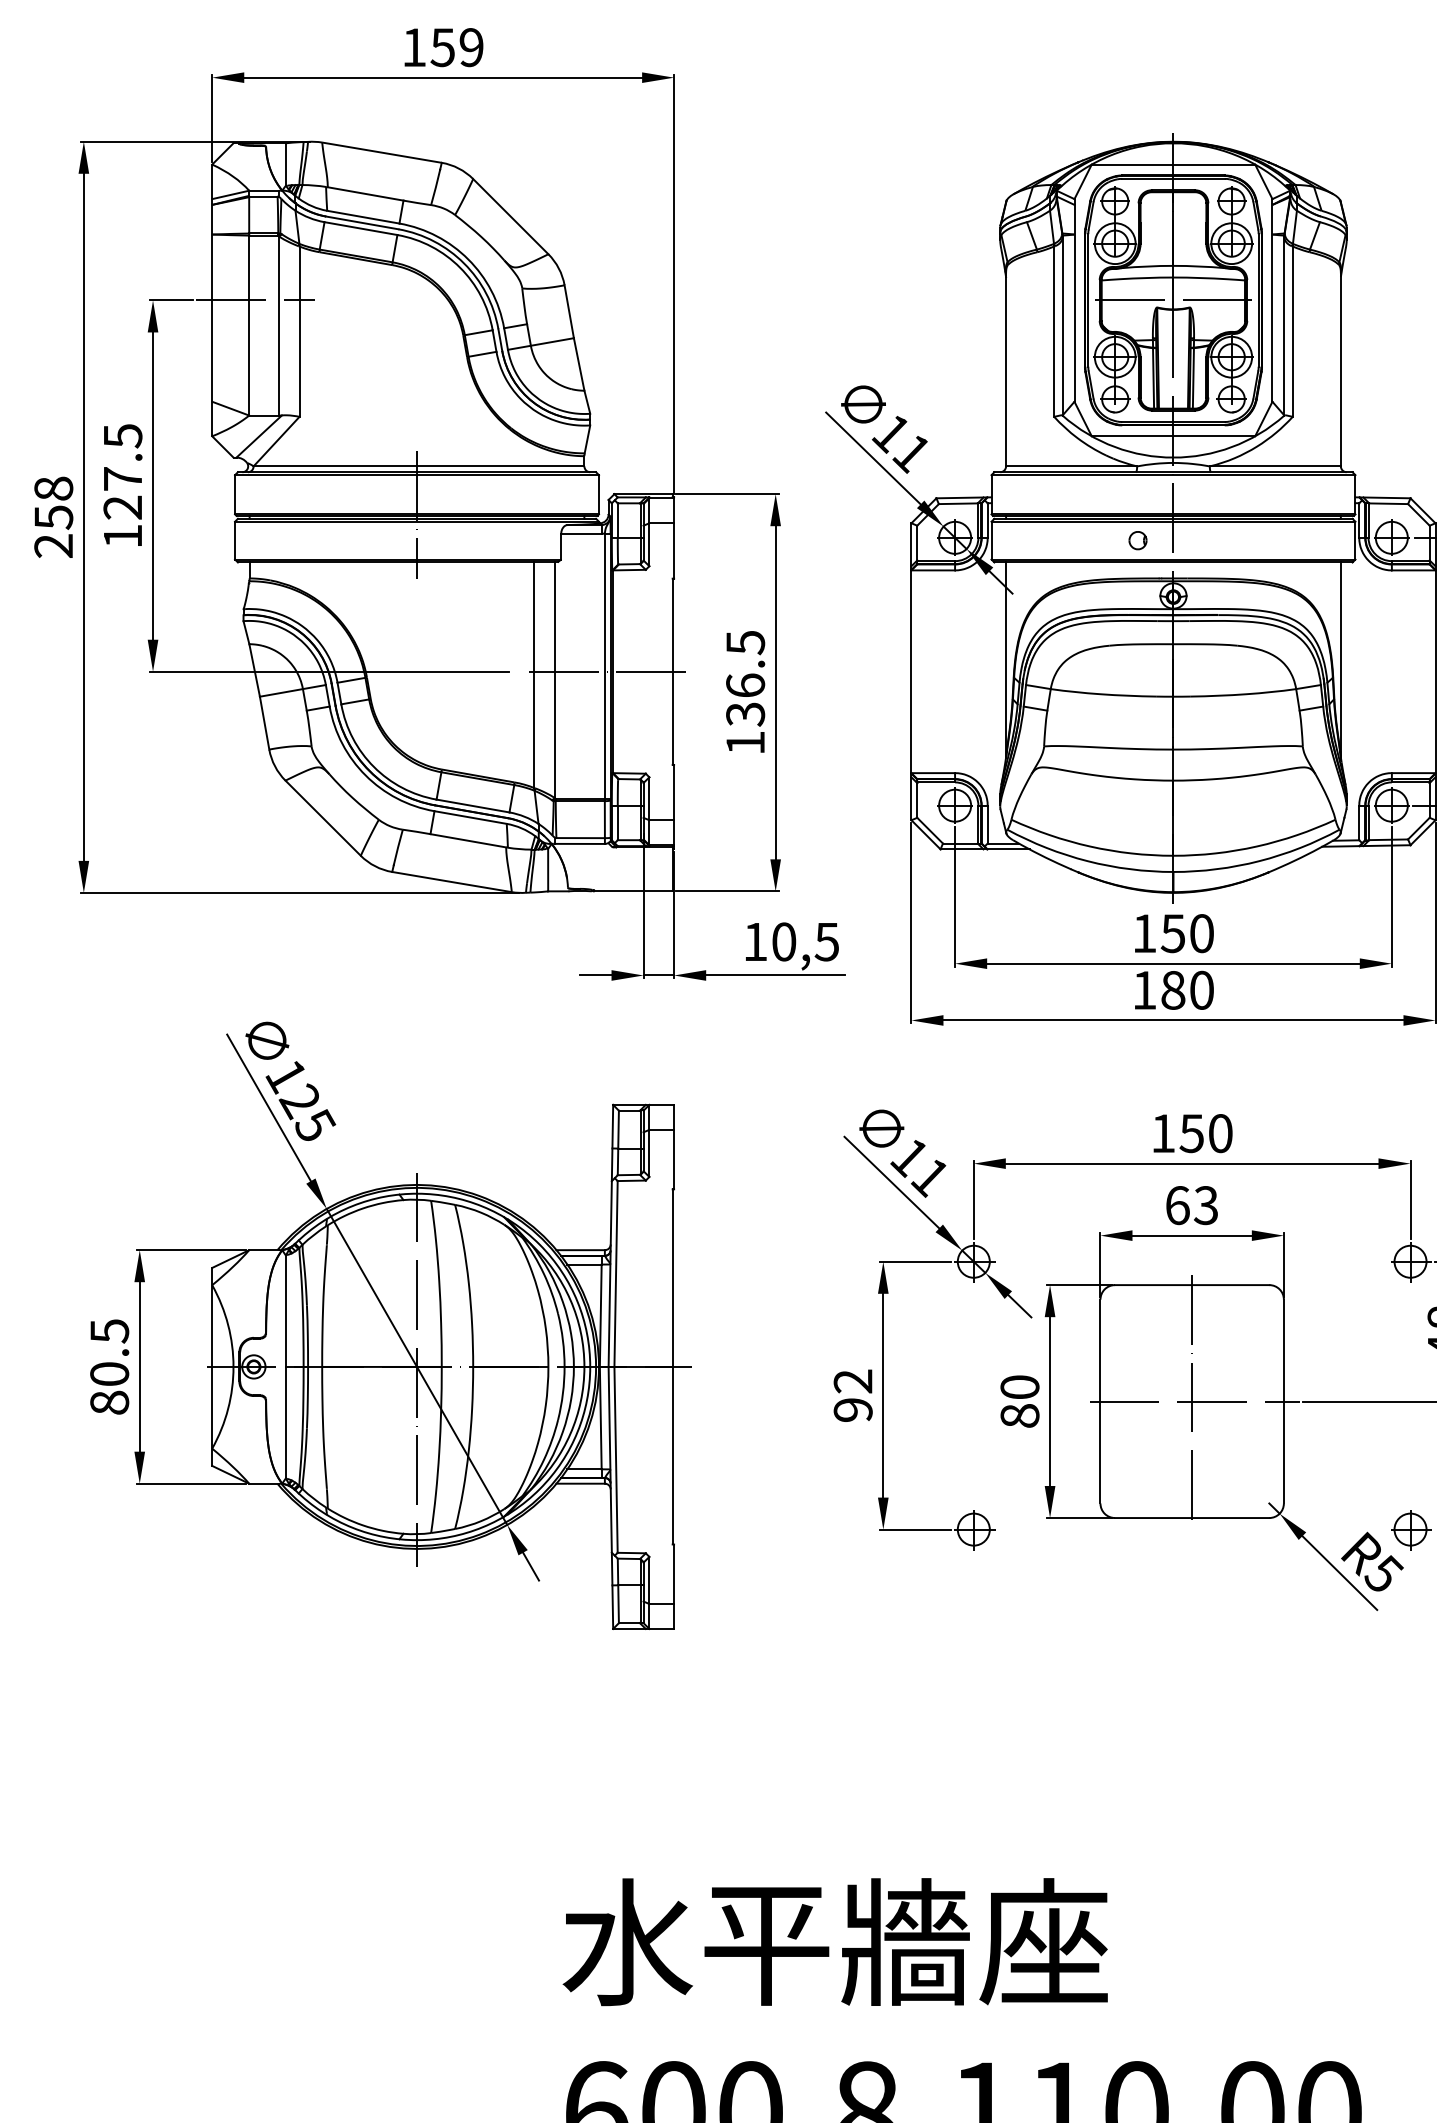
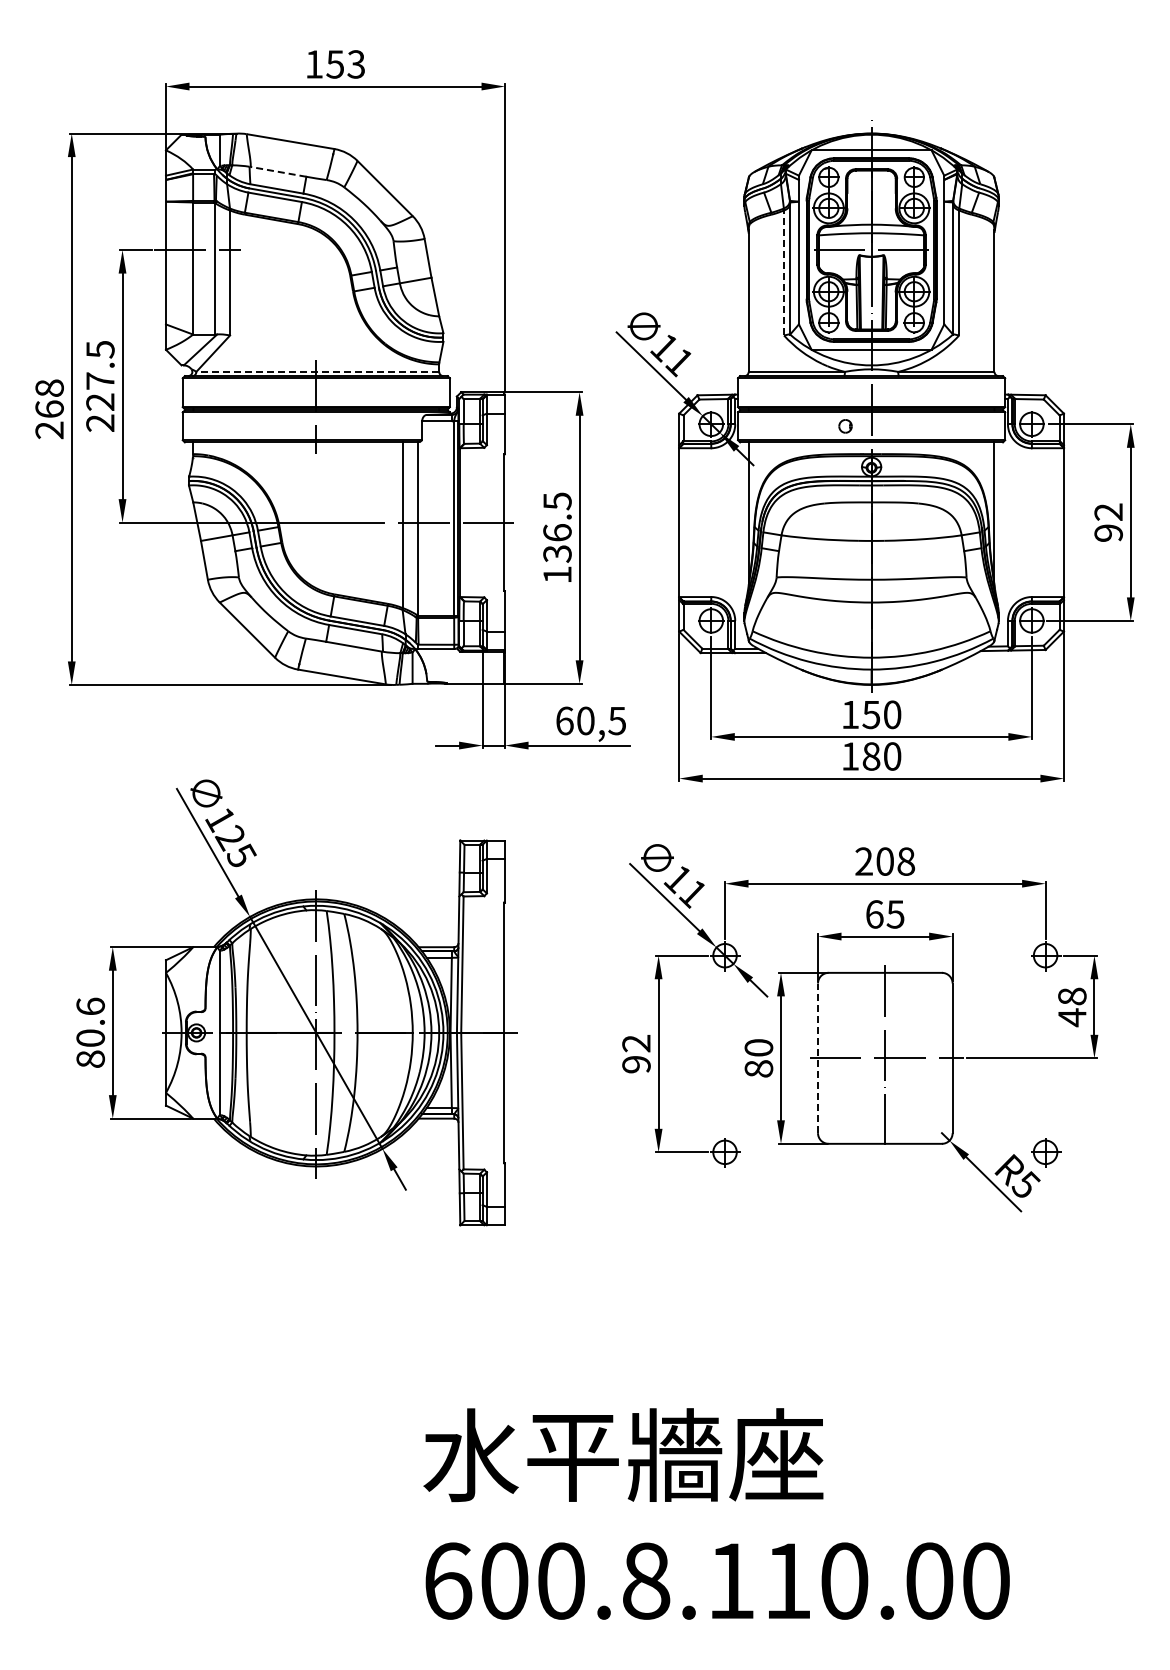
text: (470, 47) -> (355, 64), 159 -> 153
line: (365, 193) -> (278, 171), solid -> dashed
line: (1054, 331) -> (784, 272), solid -> dashed
line: (418, 465) -> (317, 371), solid -> dashed
text: (53, 517) -> (49, 409), 258 -> 268
text: (123, 535) -> (100, 422), 127.5 -> 227.5
text: (755, 941) -> (564, 720), 10,5 -> 60,5
text: (1192, 1133) -> (885, 861), 150 -> 208
text: (1206, 1205) -> (895, 914), 63 -> 65
text: (109, 1330) -> (90, 1006), 80.5 -> 80.6
line: (1101, 1401) -> (818, 1058), solid -> dashed

